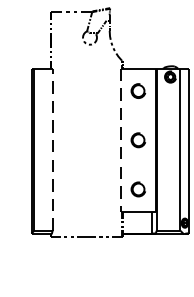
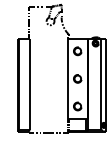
line: (121, 141) -> (68, 79), dashed -> solid
line: (52, 150) -> (29, 84), dashed -> solid

